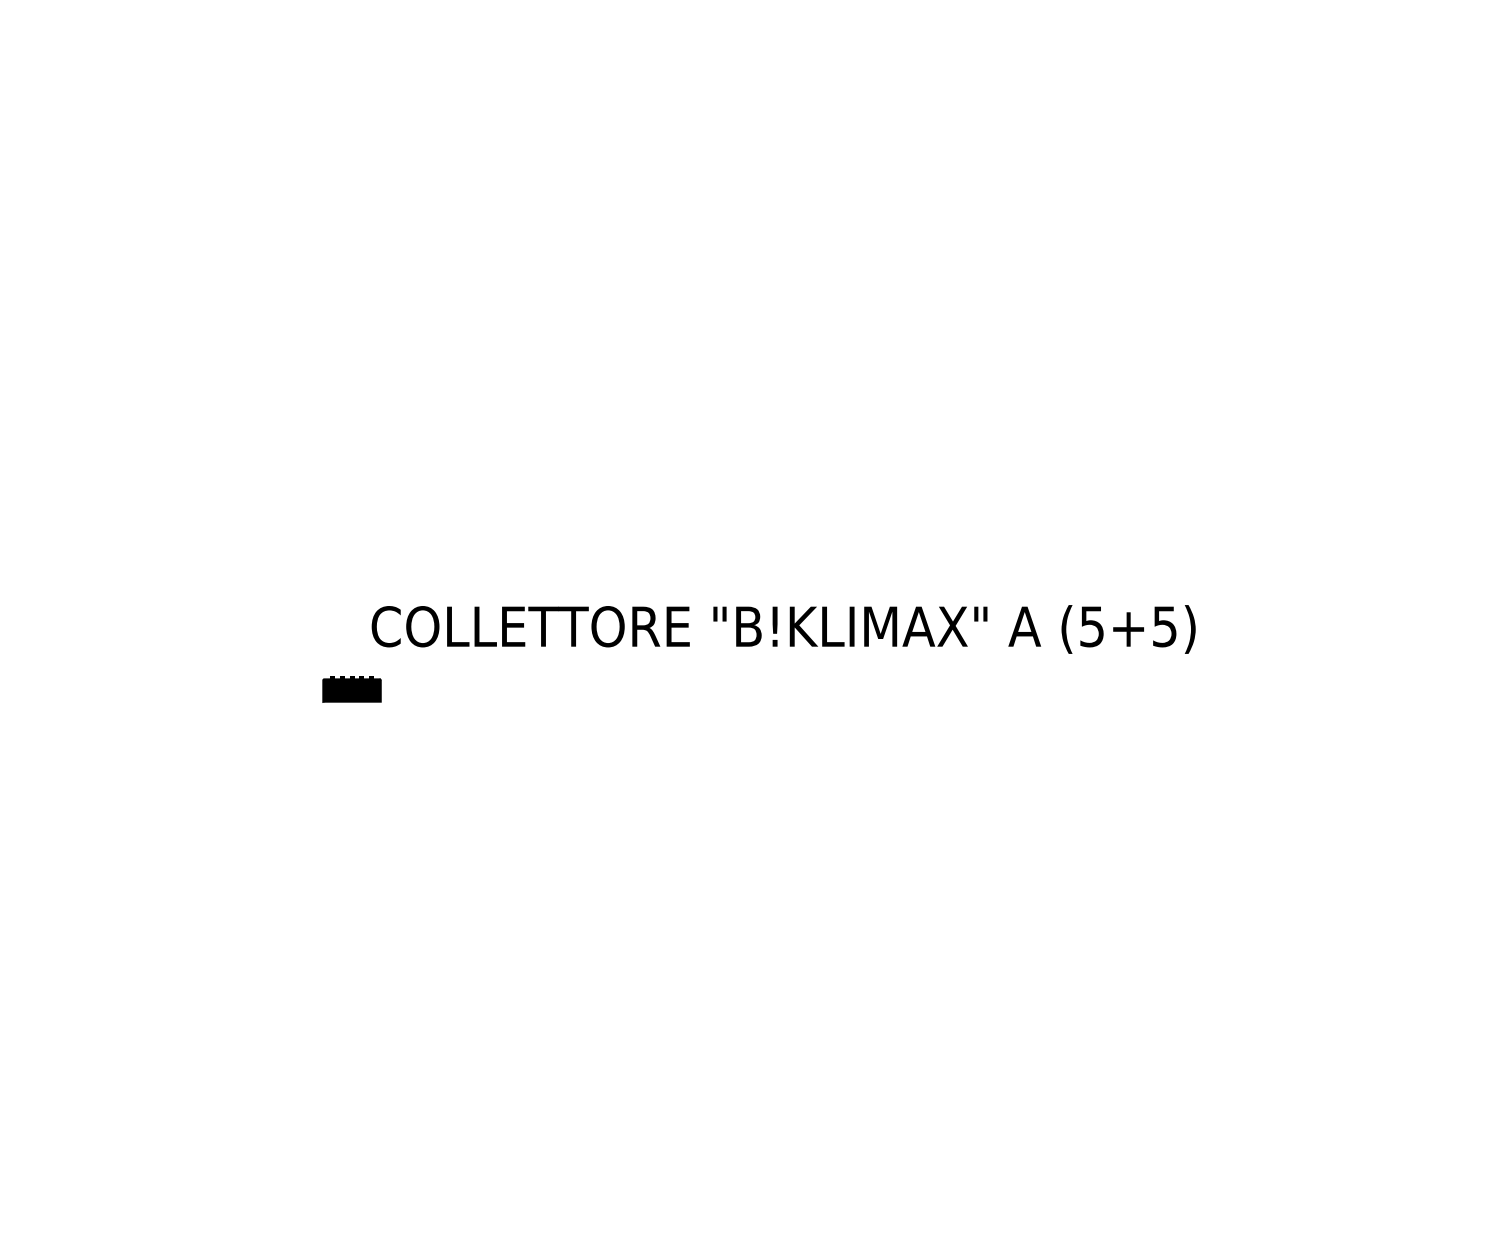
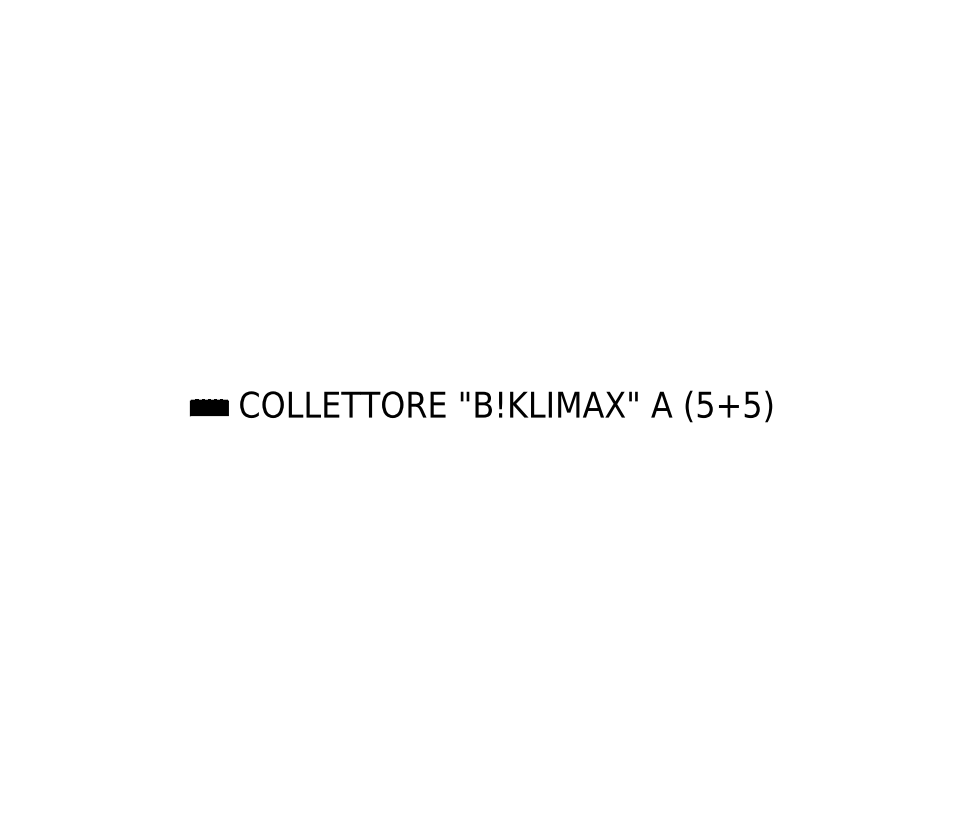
part: (350, 689) -> (208, 407), moved

